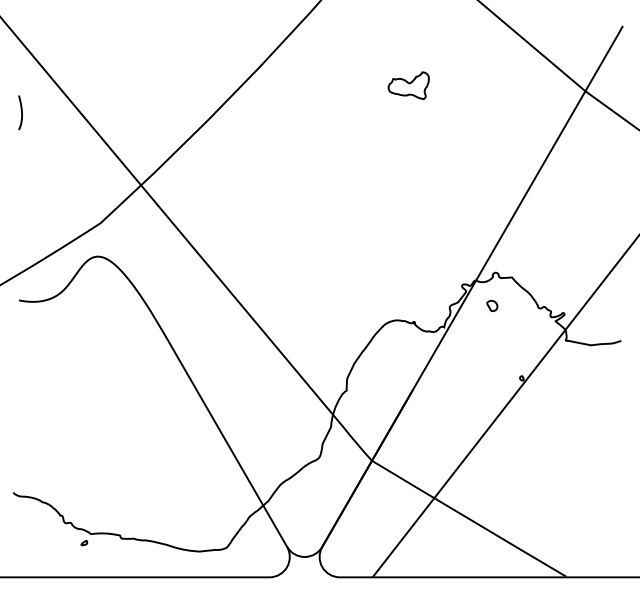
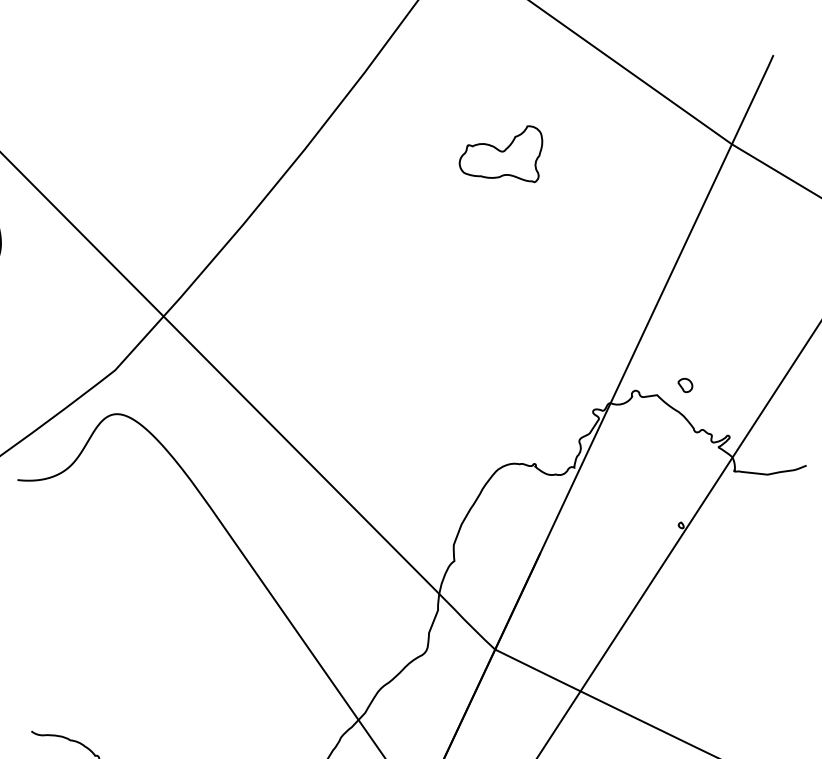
part: (408, 85) -> (500, 156), size x1.6
part: (492, 305) -> (685, 384), moved

